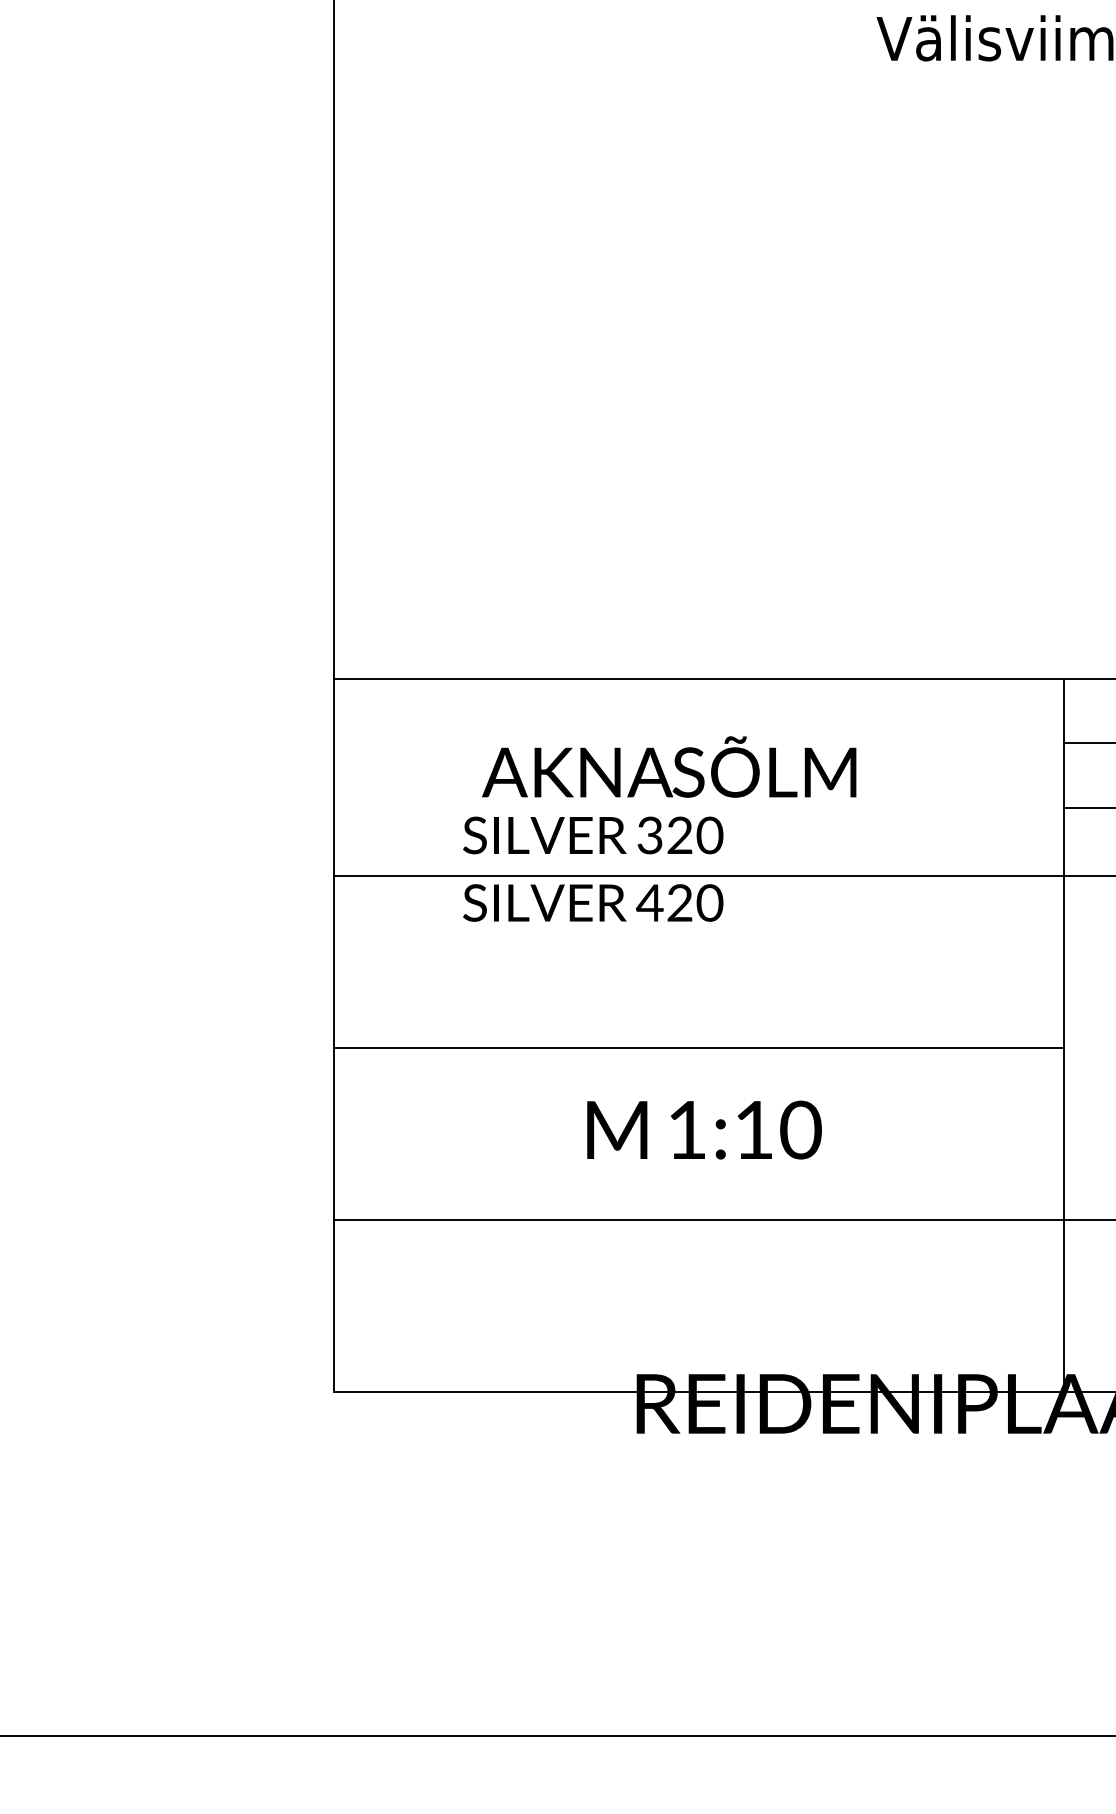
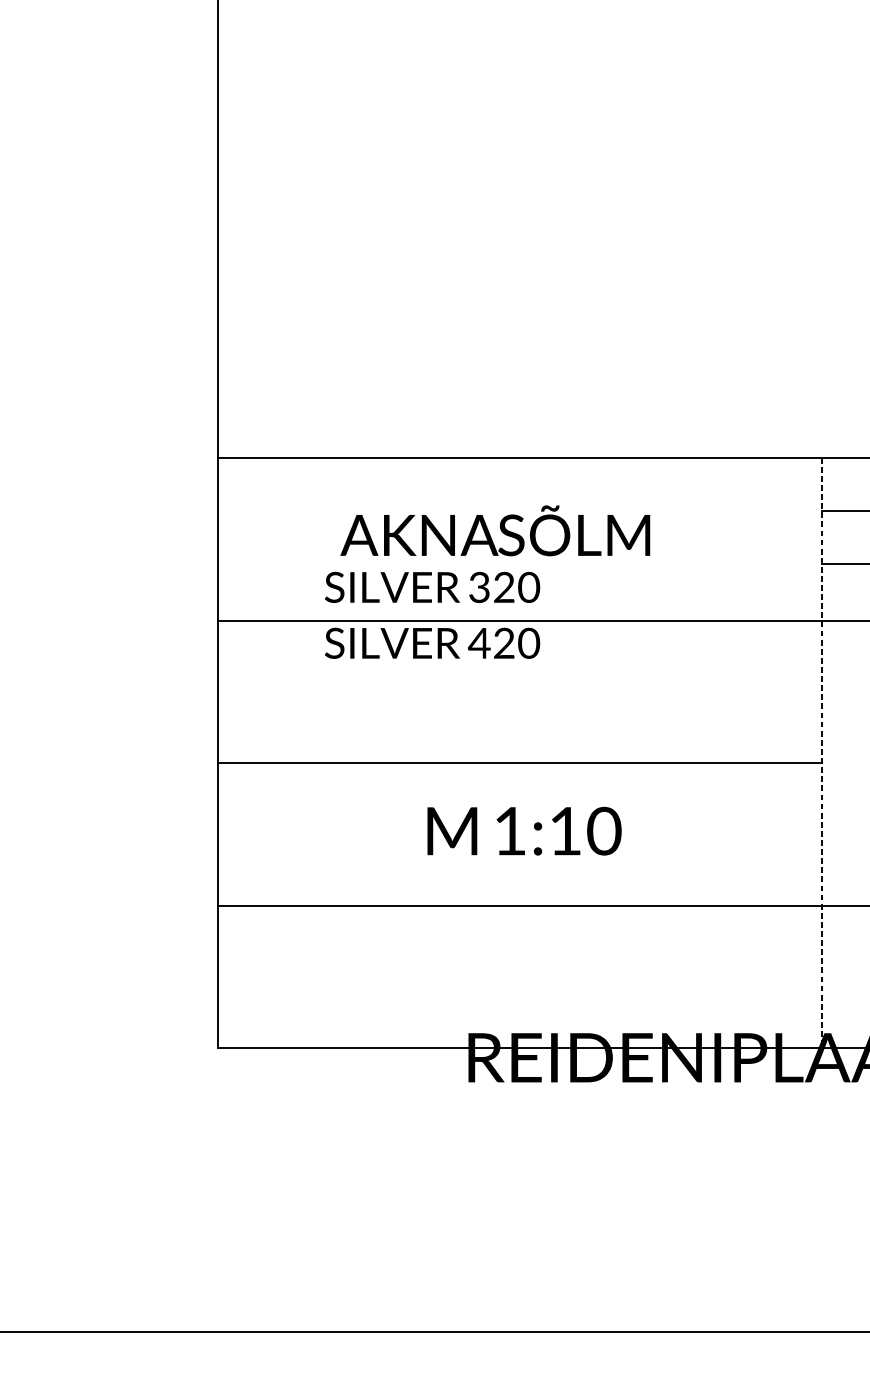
line: (1064, 1035) -> (822, 752), solid -> dashed

